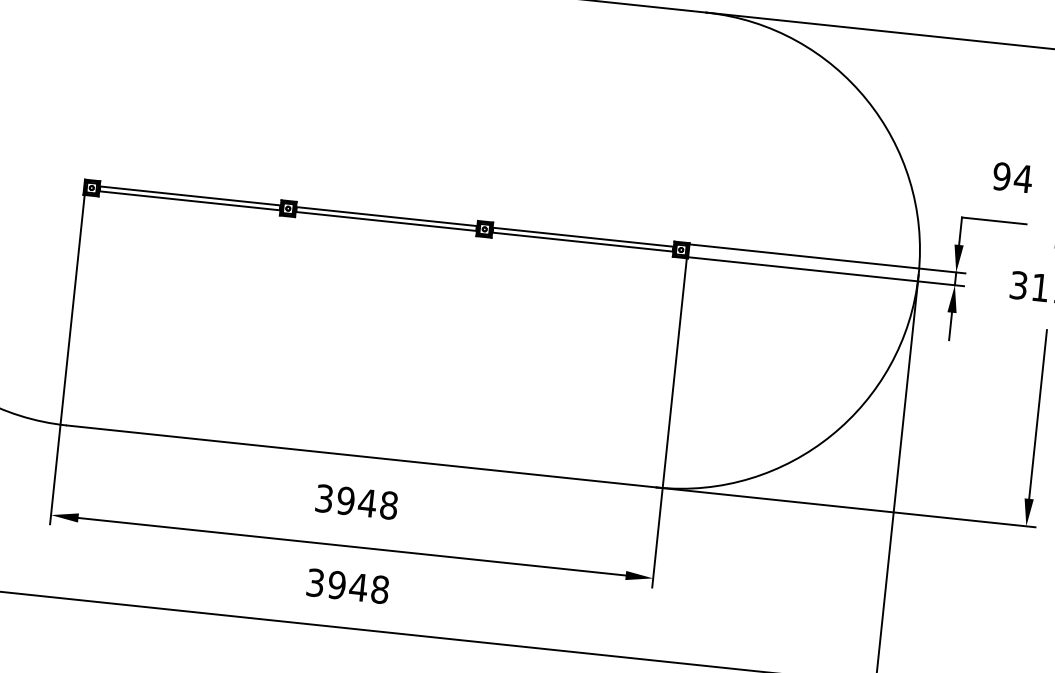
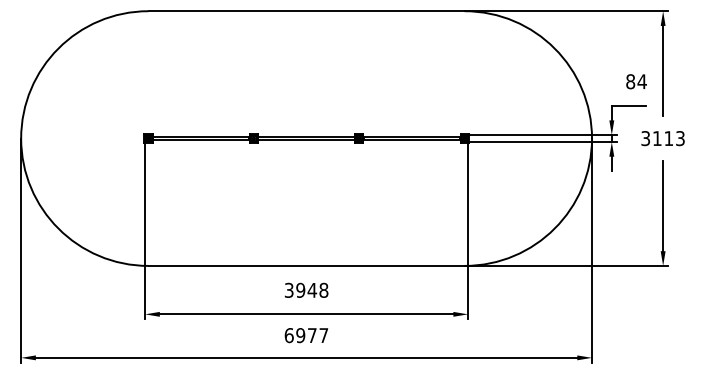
text: (1001, 176) -> (630, 81), 94 -> 84
text: (347, 586) -> (306, 335), 3948 -> 6977

